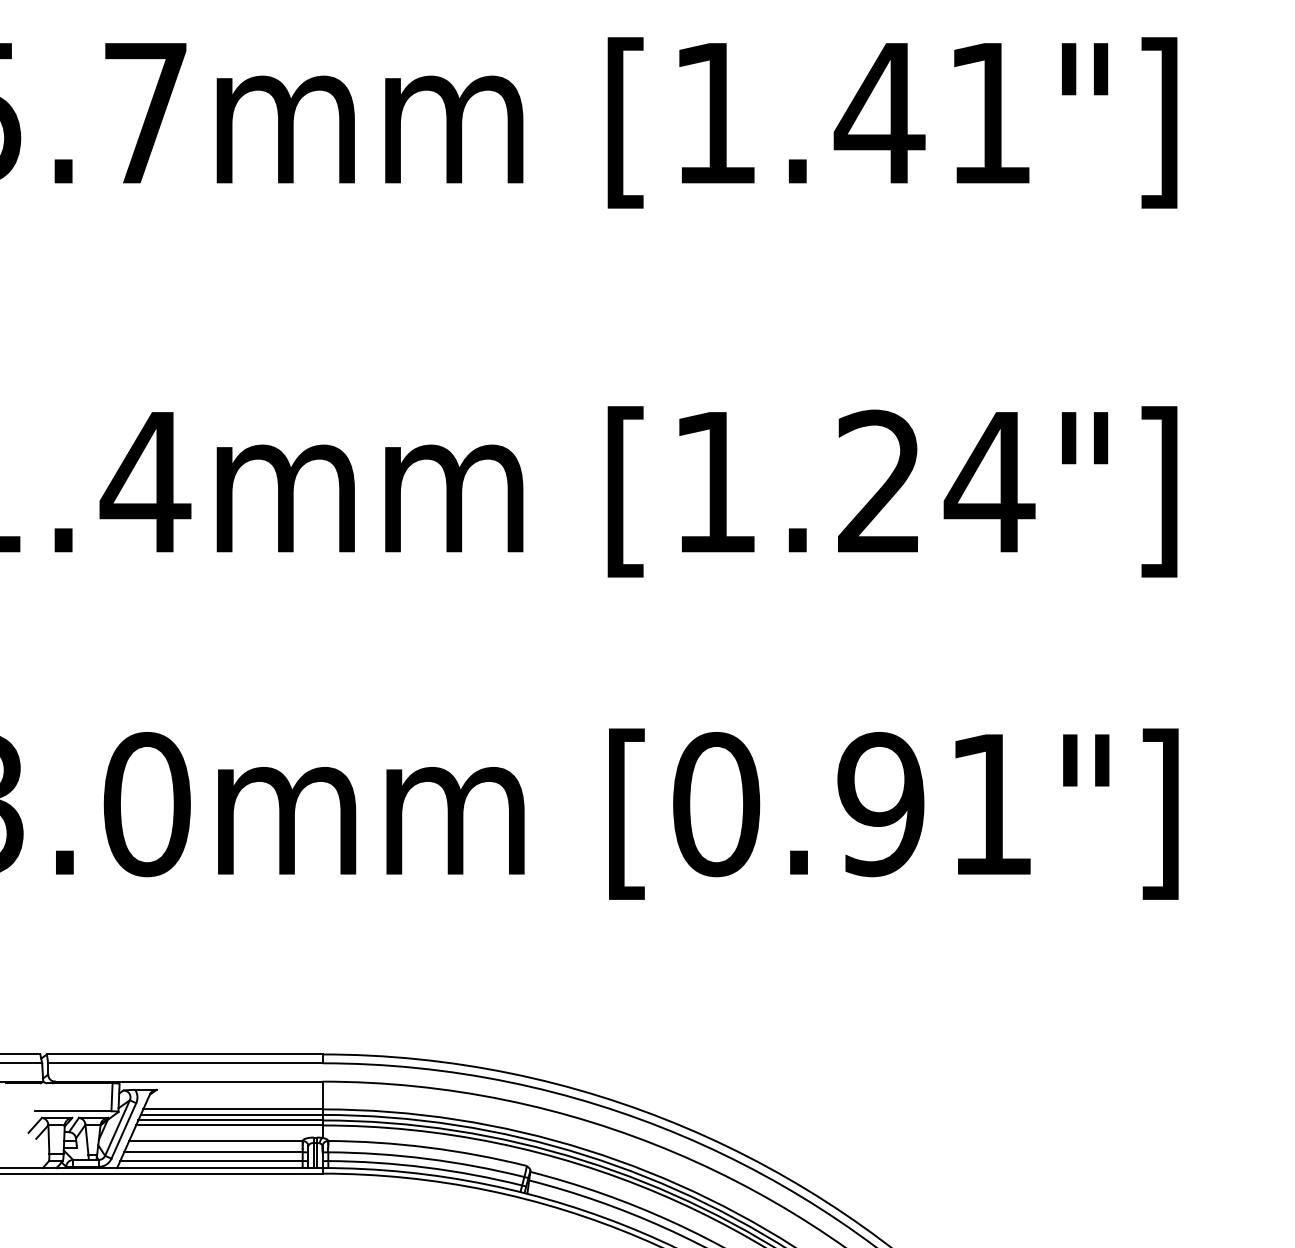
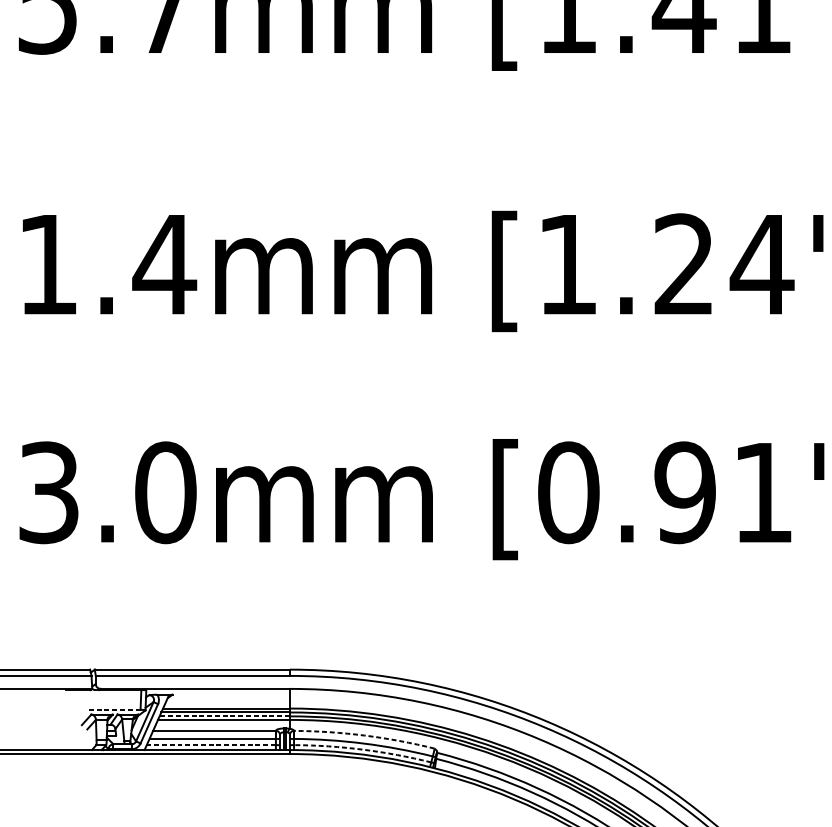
line: (72, 1111) -> (112, 710), solid -> dashed
line: (229, 1120) -> (224, 716), solid -> dashed
arc: (428, 1147) -> (364, 735), solid -> dashed
line: (211, 1161) -> (211, 745), solid -> dashed
arc: (425, 1167) -> (362, 749), solid -> dashed

